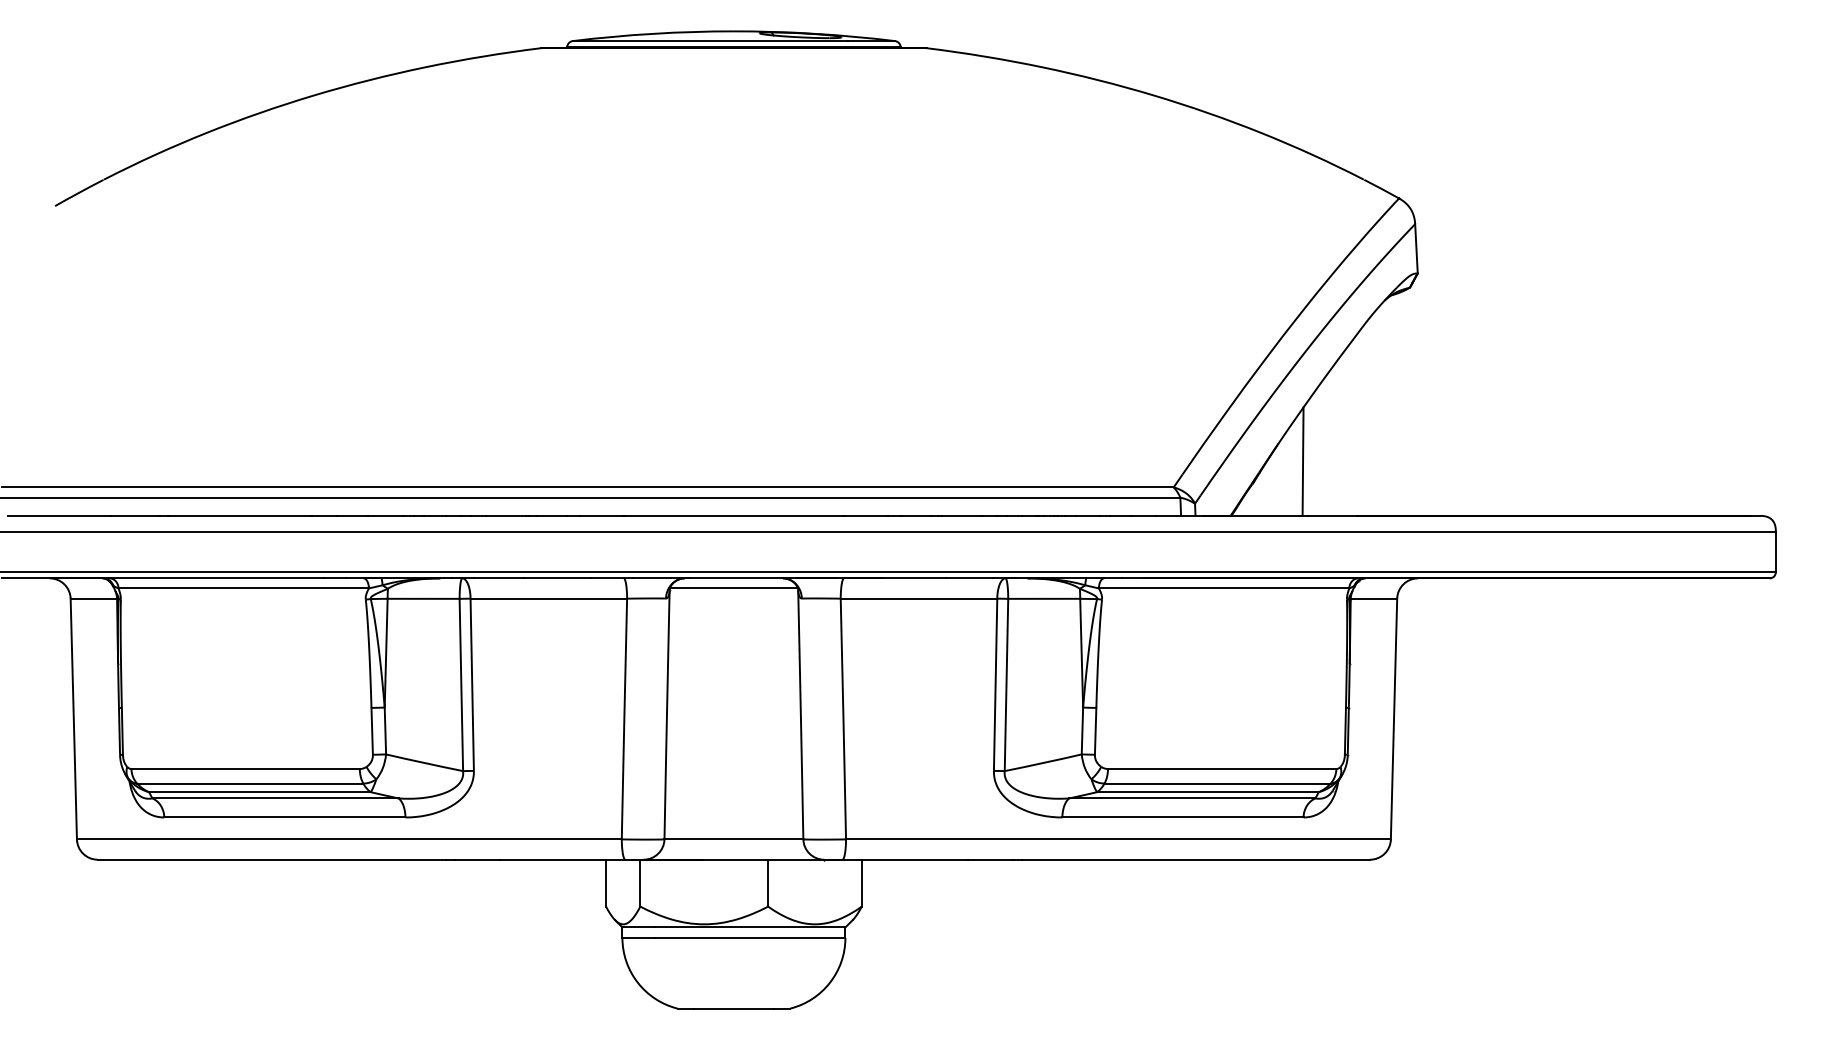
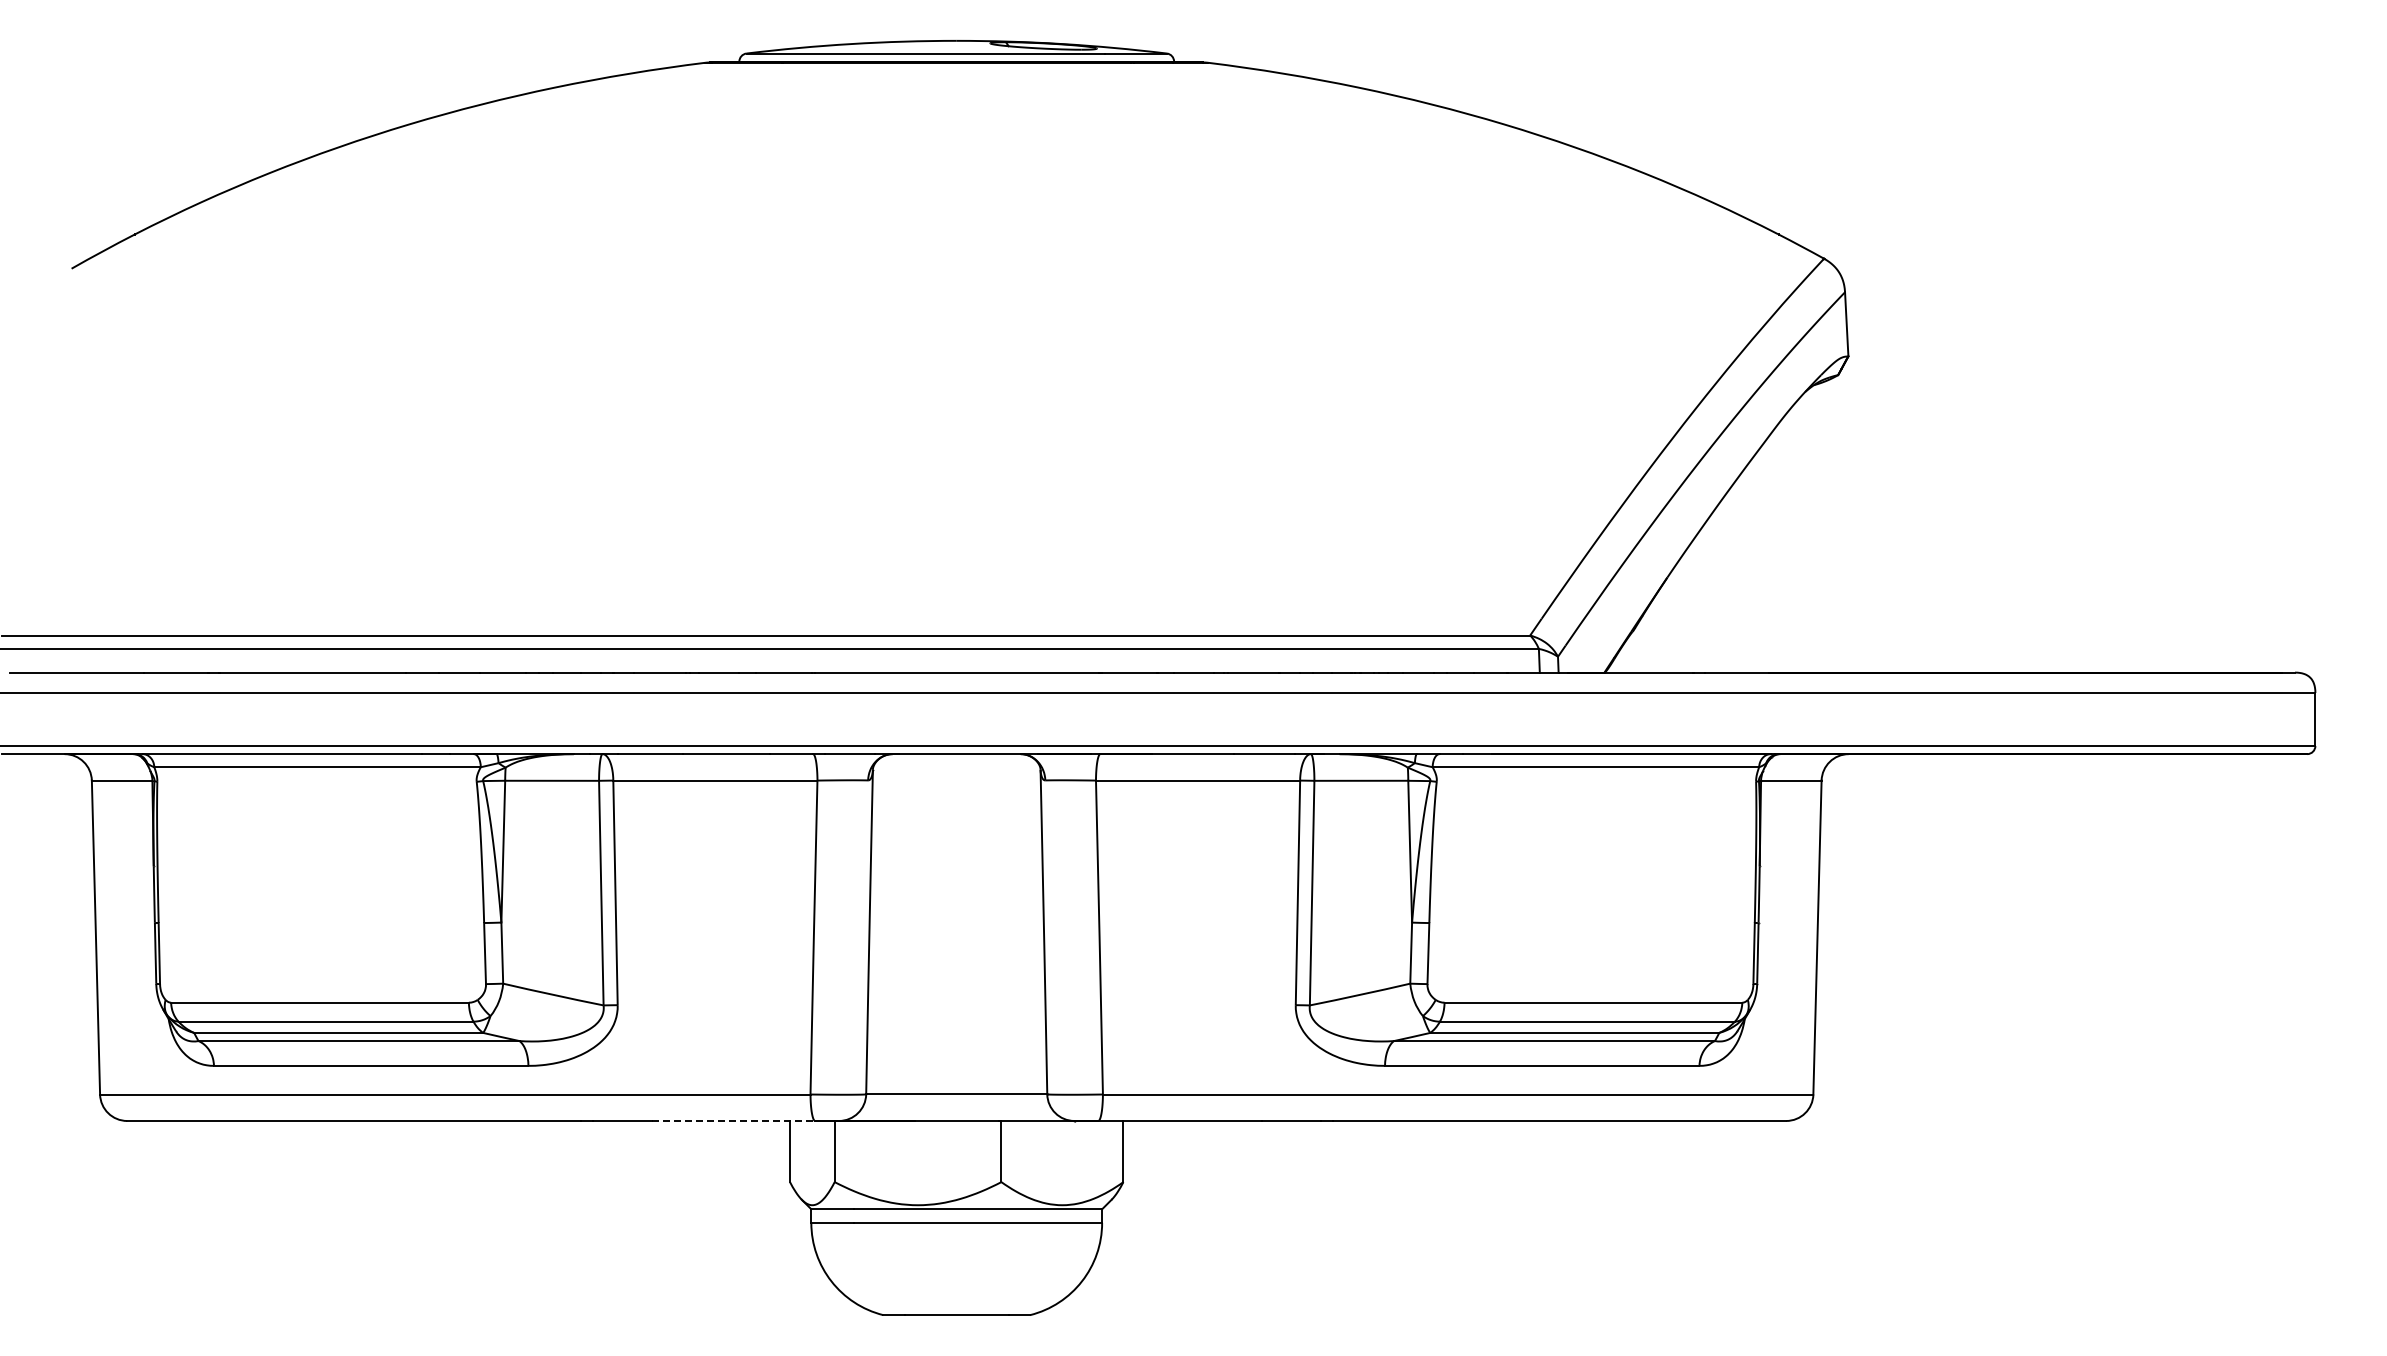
line: (1302, 461) -> (1698, 601), removed
line: (733, 588) -> (956, 767), removed
line: (562, 859) -> (733, 1120), solid -> dashed

